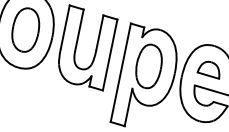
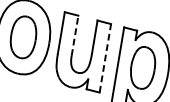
line: (79, 29) -> (75, 34), solid -> dashed
line: (110, 54) -> (105, 57), solid -> dashed

